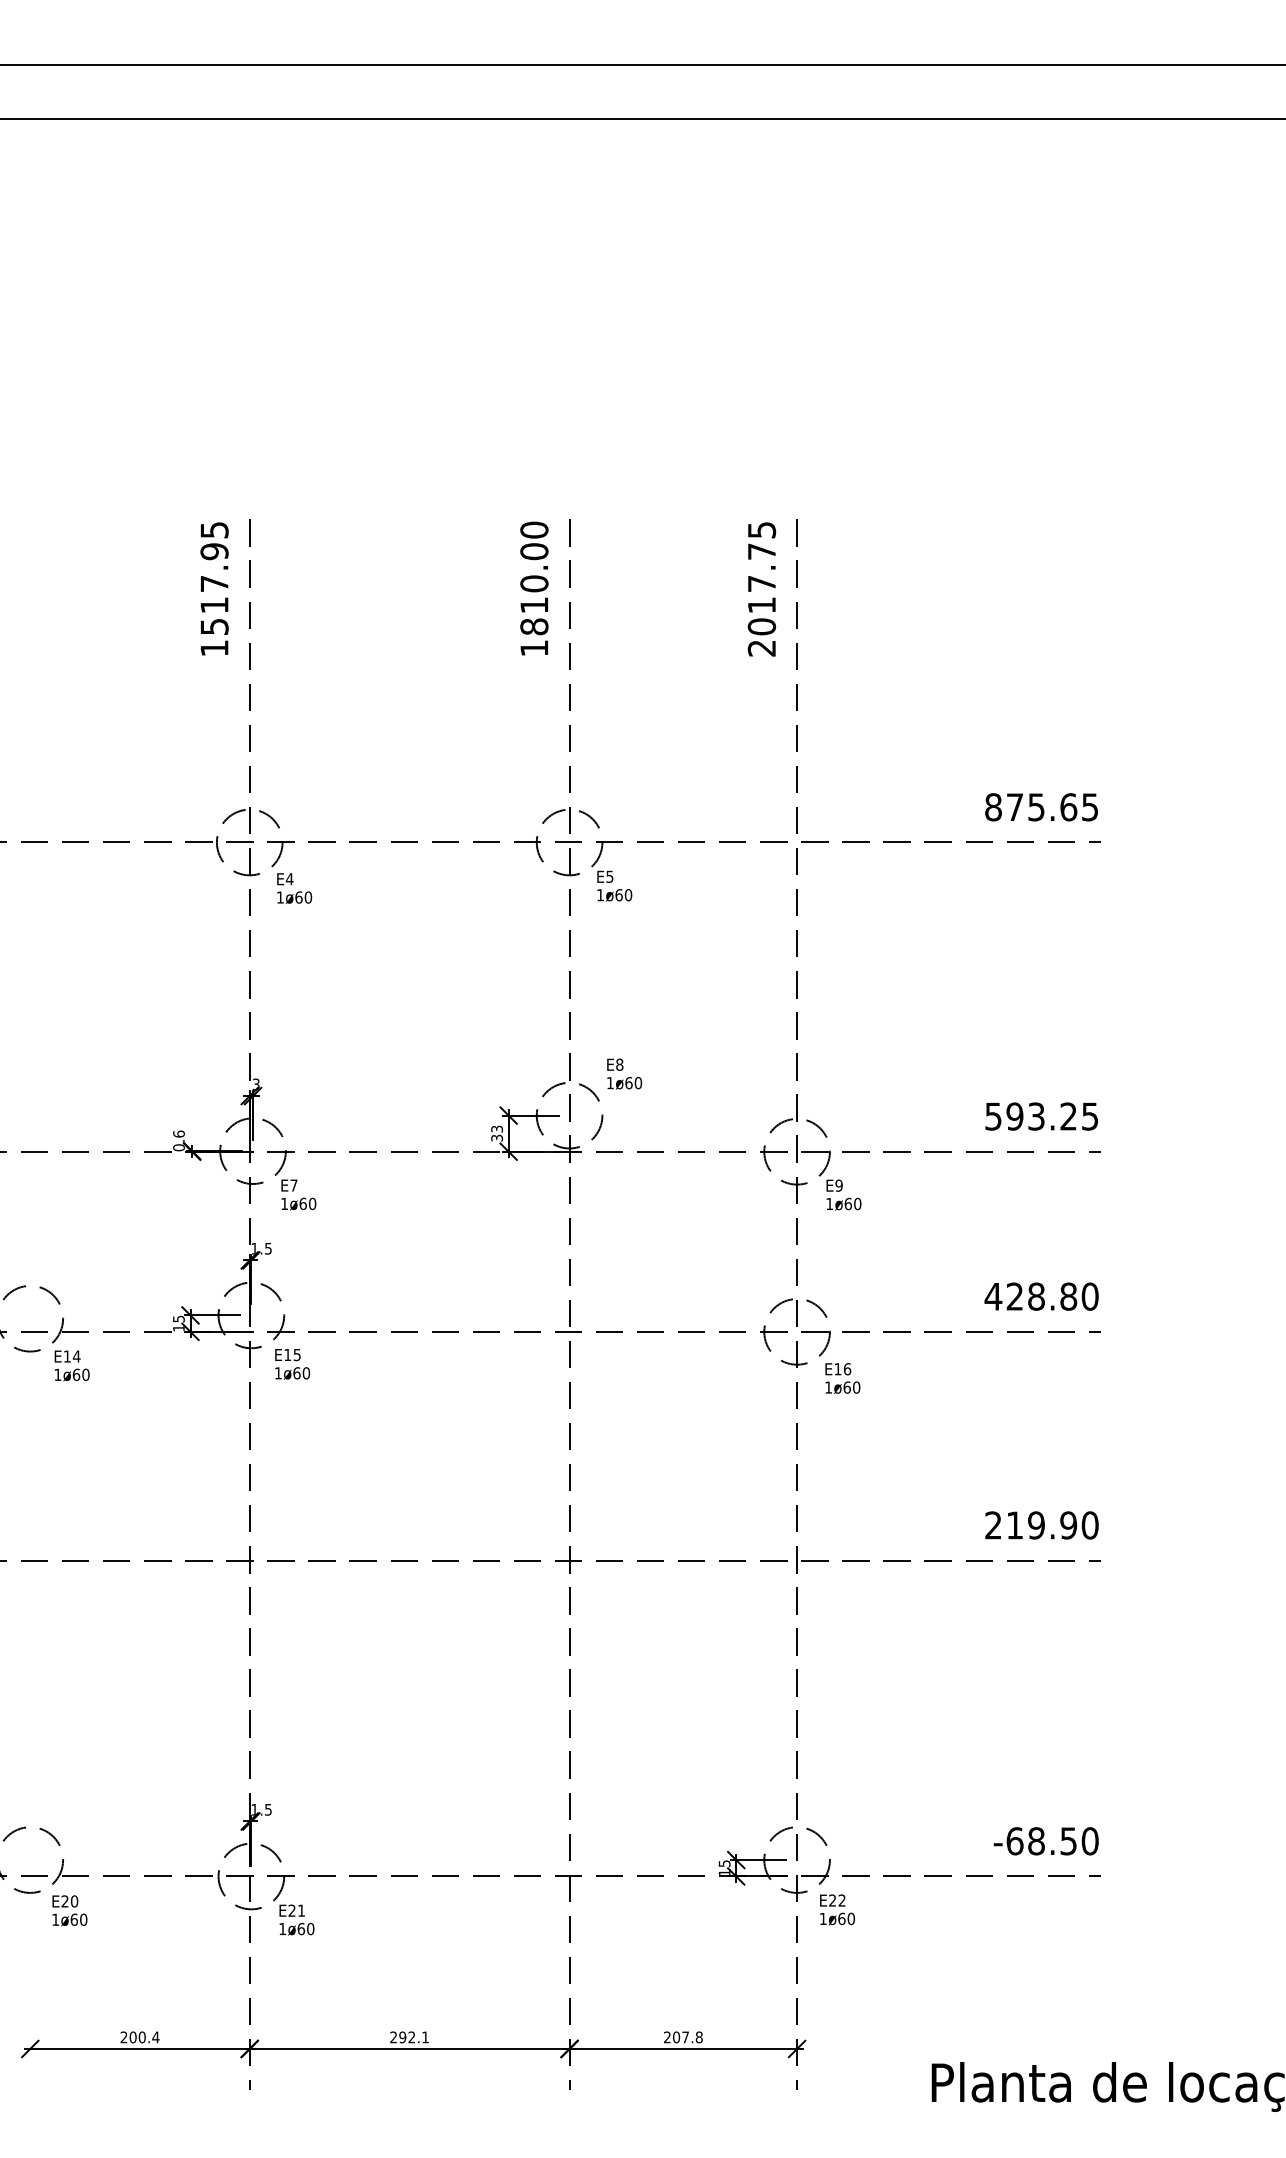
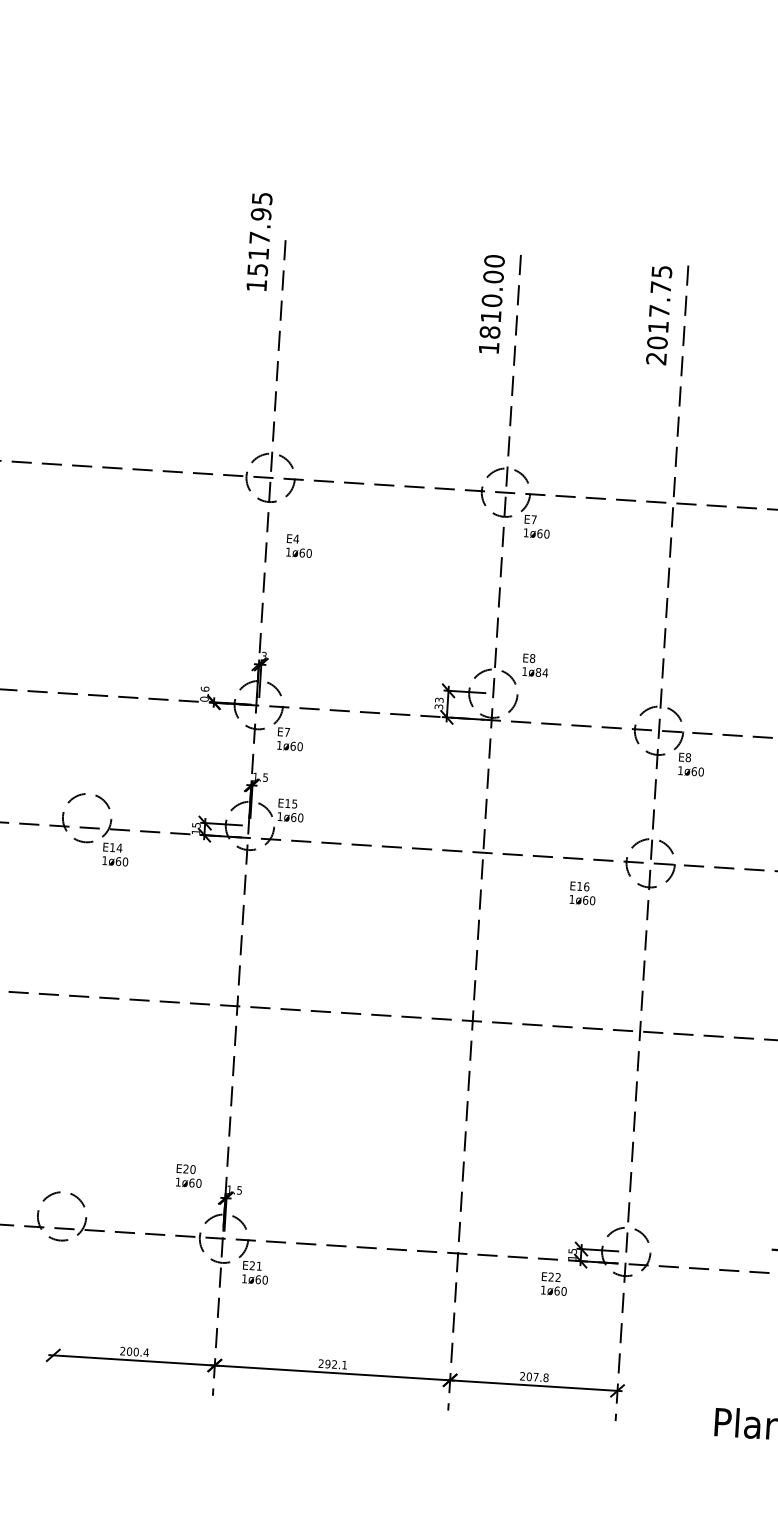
text: (214, 588) -> (259, 241), moved
text: (609, 876) -> (533, 519), E5 -> E7
text: (294, 888) -> (299, 546), moved
text: (633, 1083) -> (541, 672), 1ø60 -> 1ø84
text: (838, 1185) -> (687, 757), E9 -> E8
text: (292, 1364) -> (290, 810), moved
text: (842, 1378) -> (582, 893), moved
text: (837, 1909) -> (554, 1283), moved
text: (69, 1910) -> (188, 1175), moved

